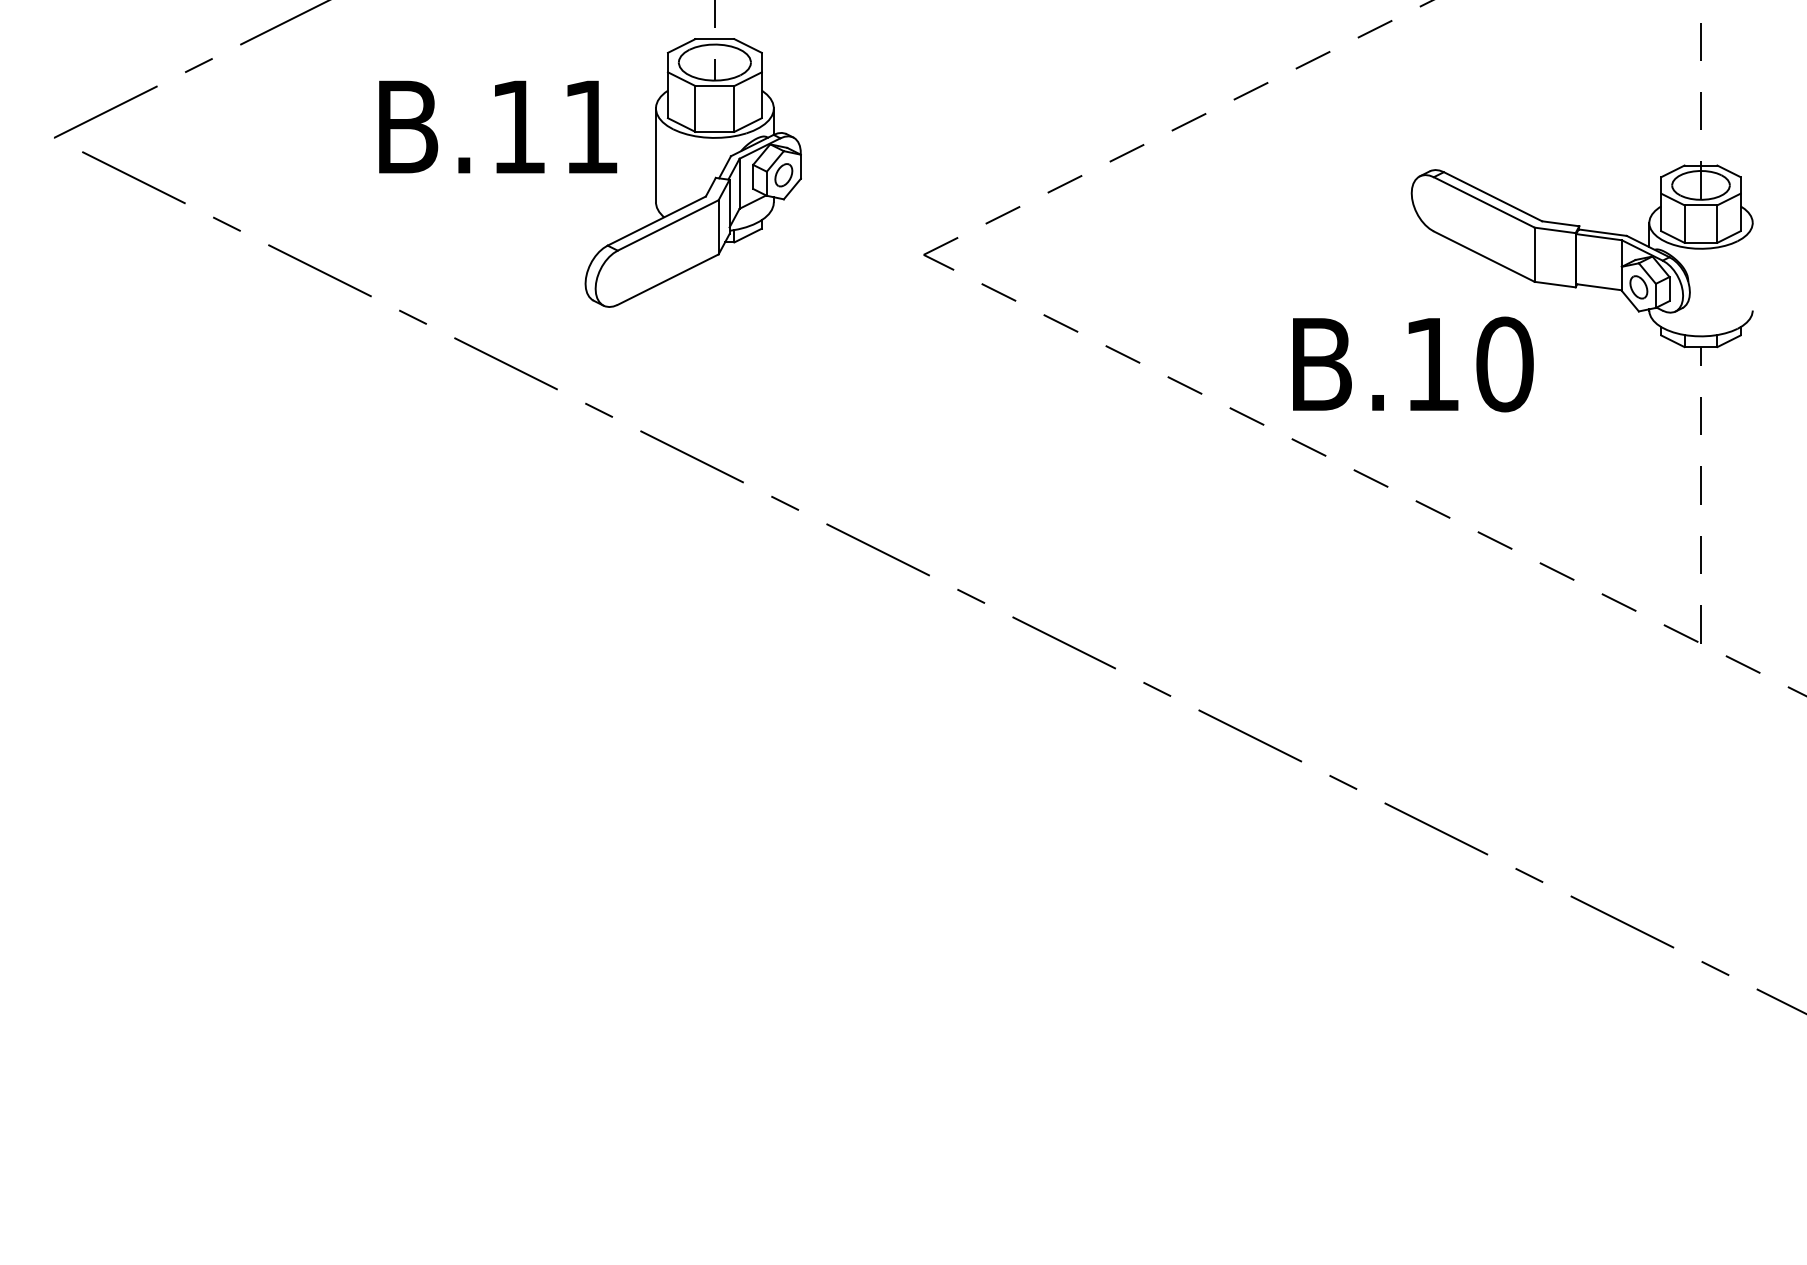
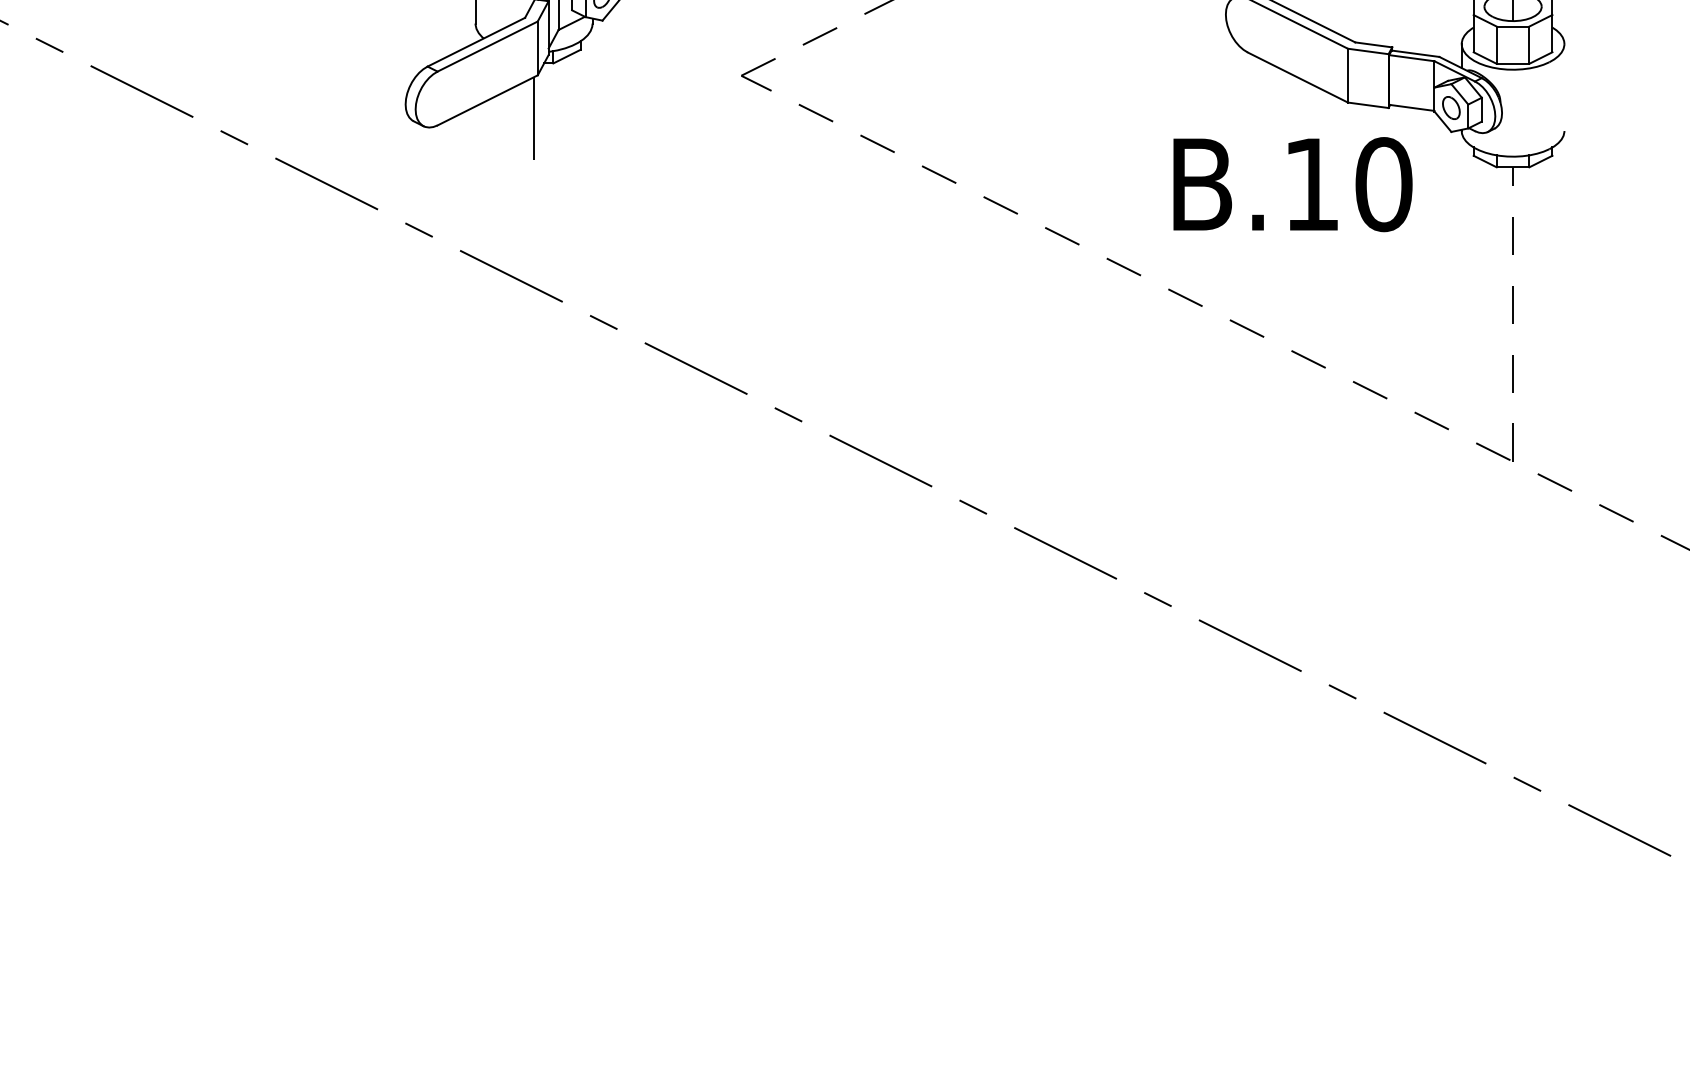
line: (714, 297) -> (533, 118), added
text: (1413, 364) -> (1293, 184), moved

